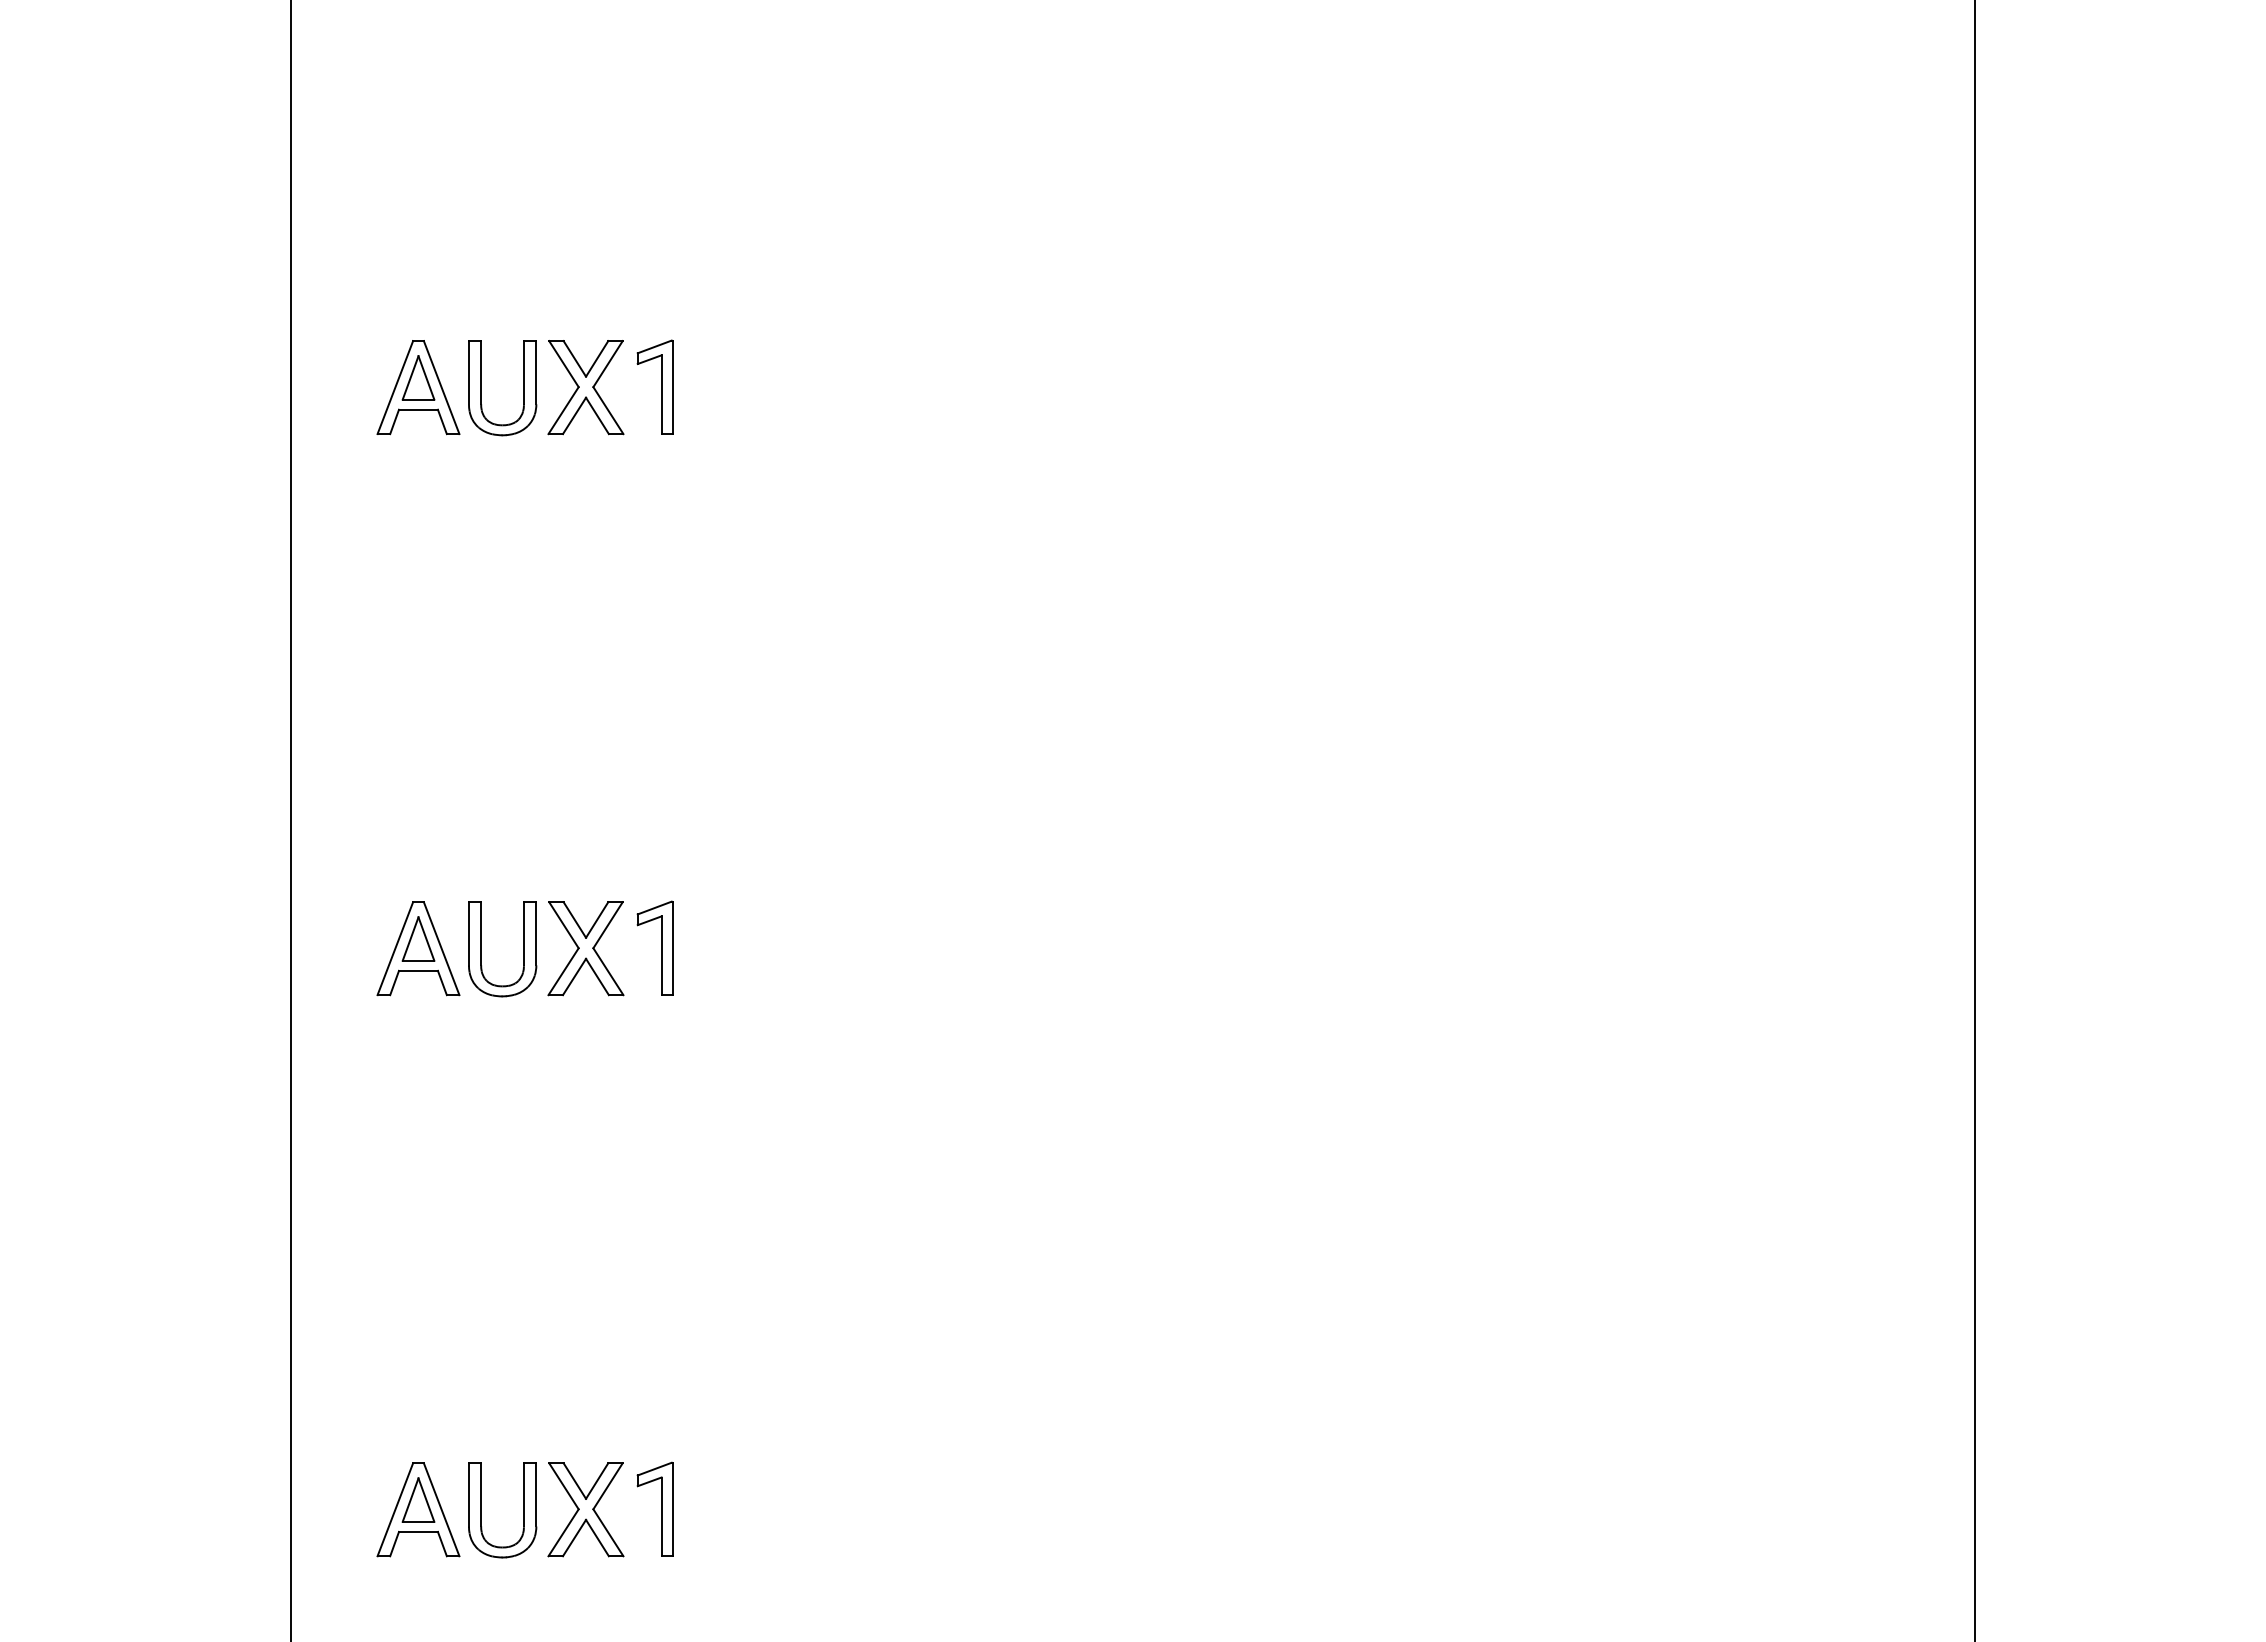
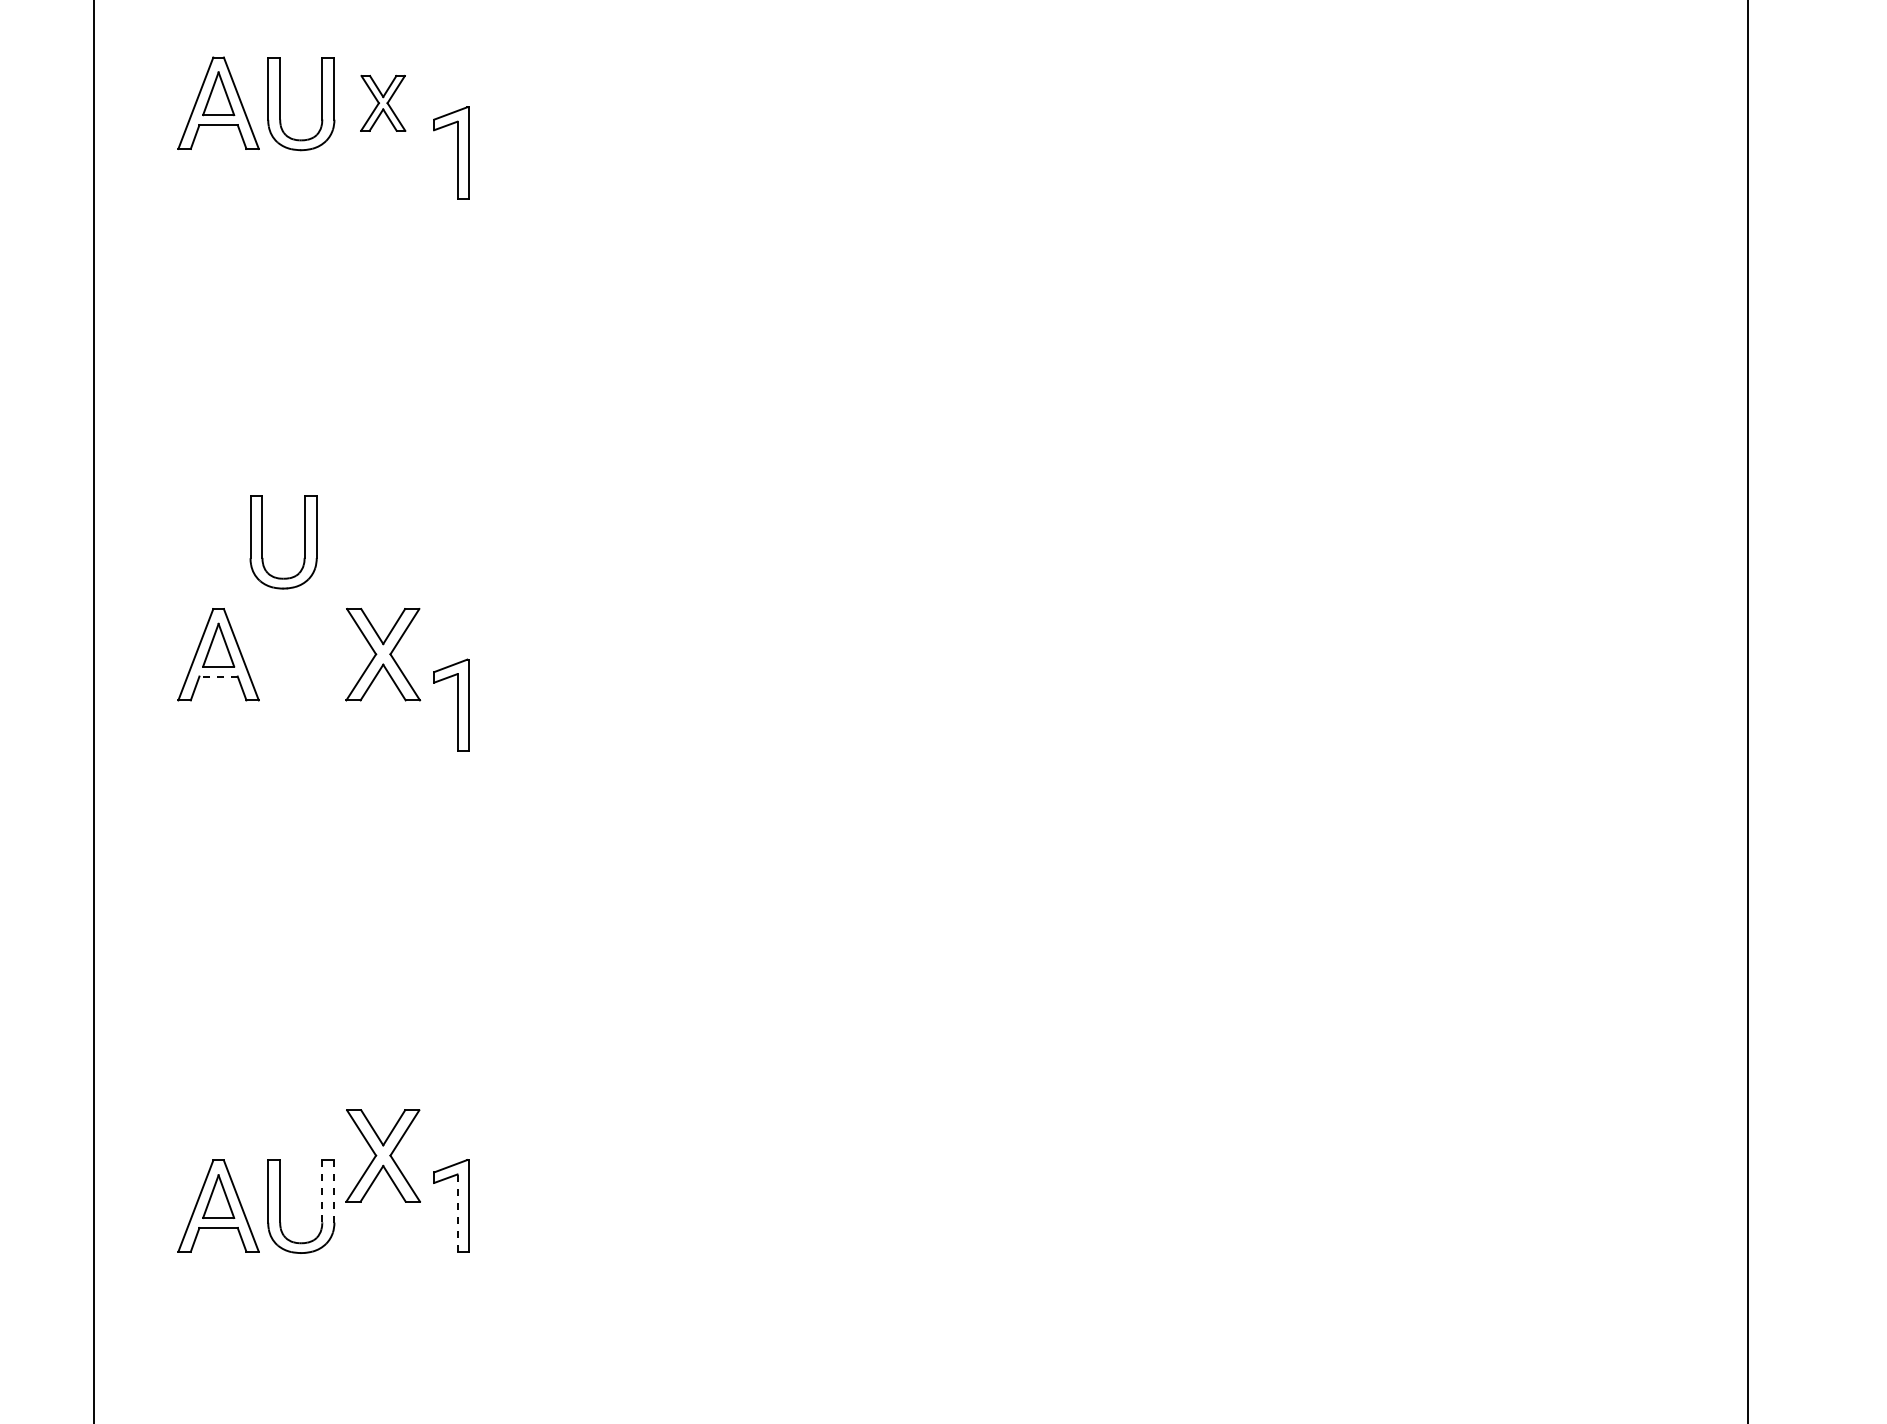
part: (661, 386) -> (457, 152), moved
part: (585, 387) -> (382, 103), size x0.6
part: (661, 947) -> (457, 704), moved
part: (481, 949) -> (262, 542), moved
line: (417, 970) -> (217, 676), solid -> dashed
line: (523, 1494) -> (321, 1191), solid -> dashed
line: (536, 1494) -> (334, 1191), solid -> dashed
part: (585, 1509) -> (382, 1155), moved
line: (661, 1516) -> (457, 1212), solid -> dashed

